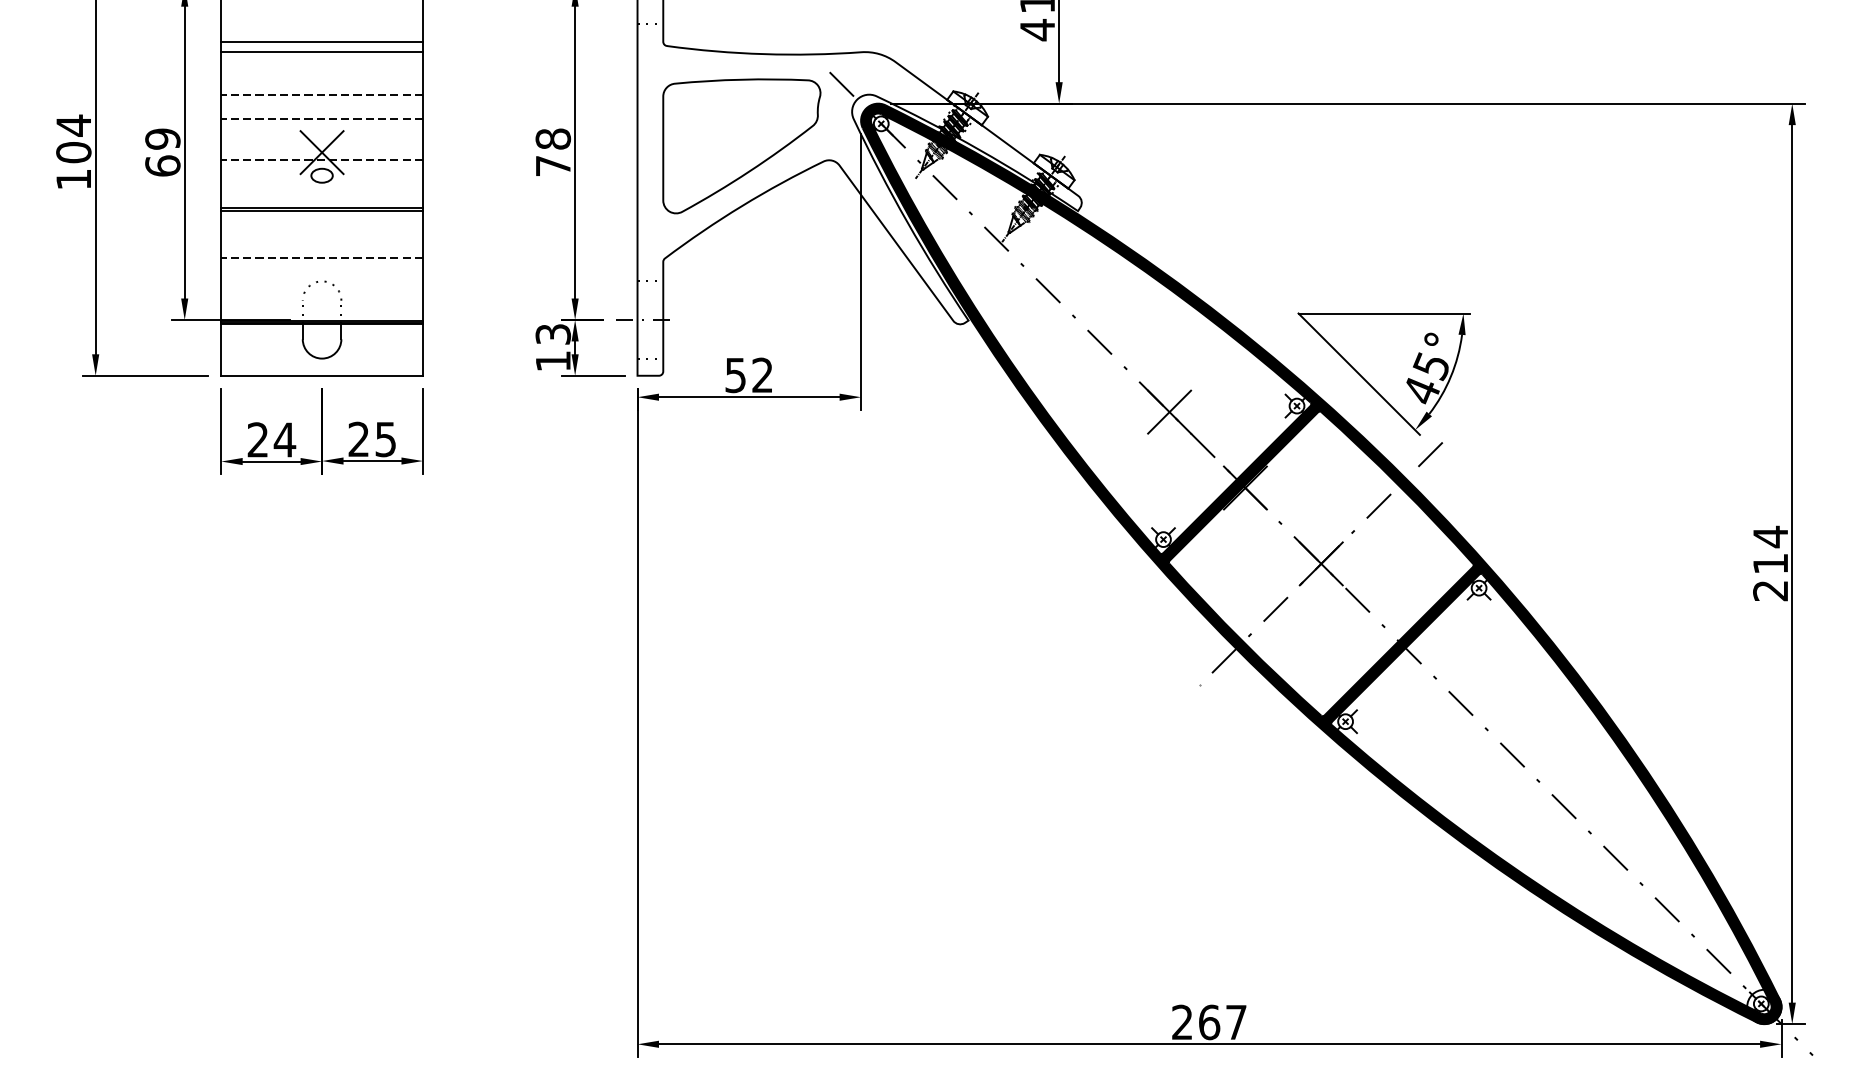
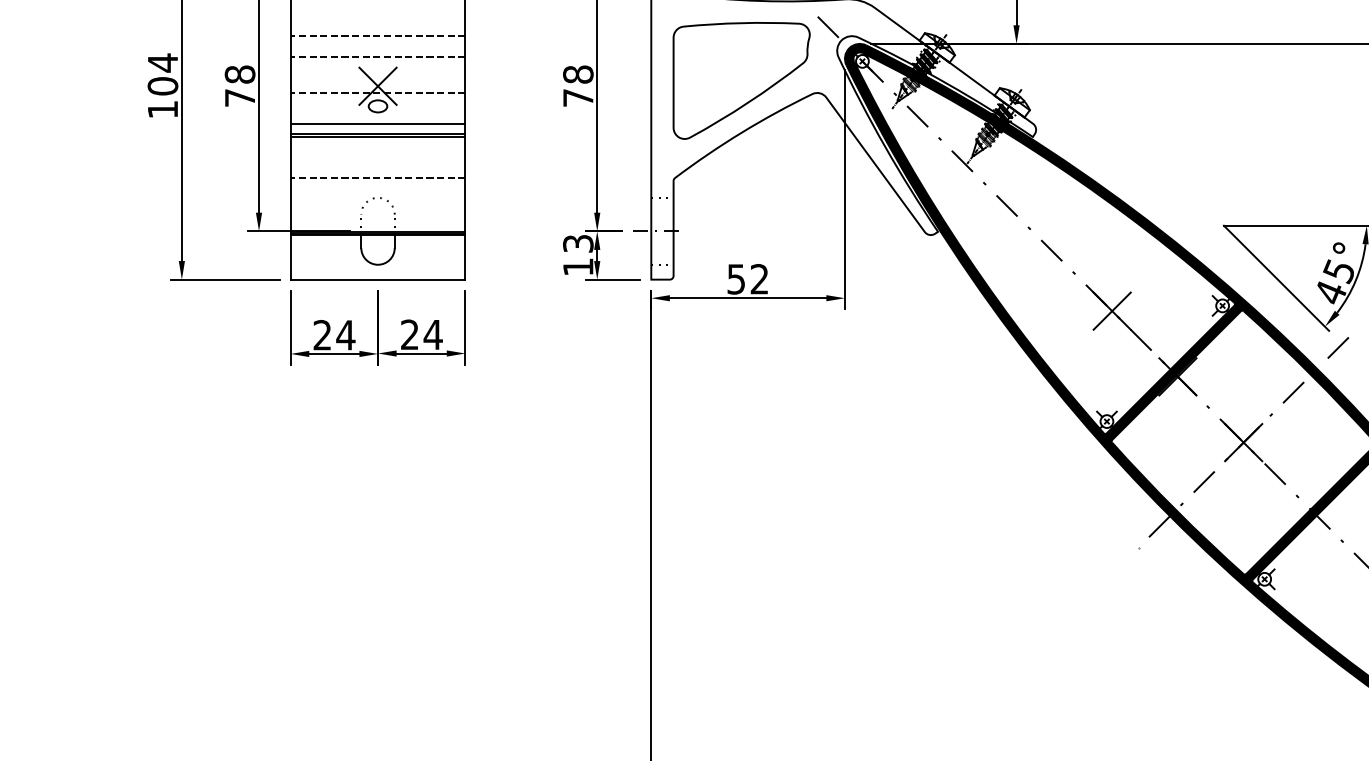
text: (162, 152) -> (239, 86), 69 -> 78
line: (321, 195) -> (377, 123), added
text: (385, 439) -> (432, 334), 25 -> 24

